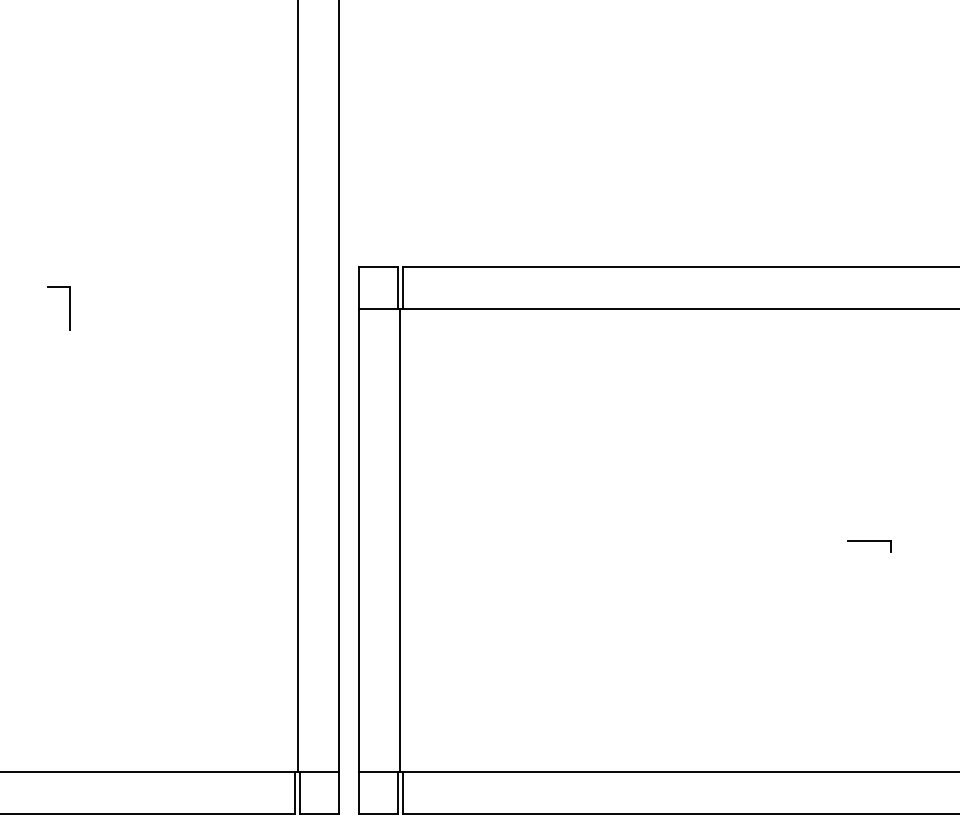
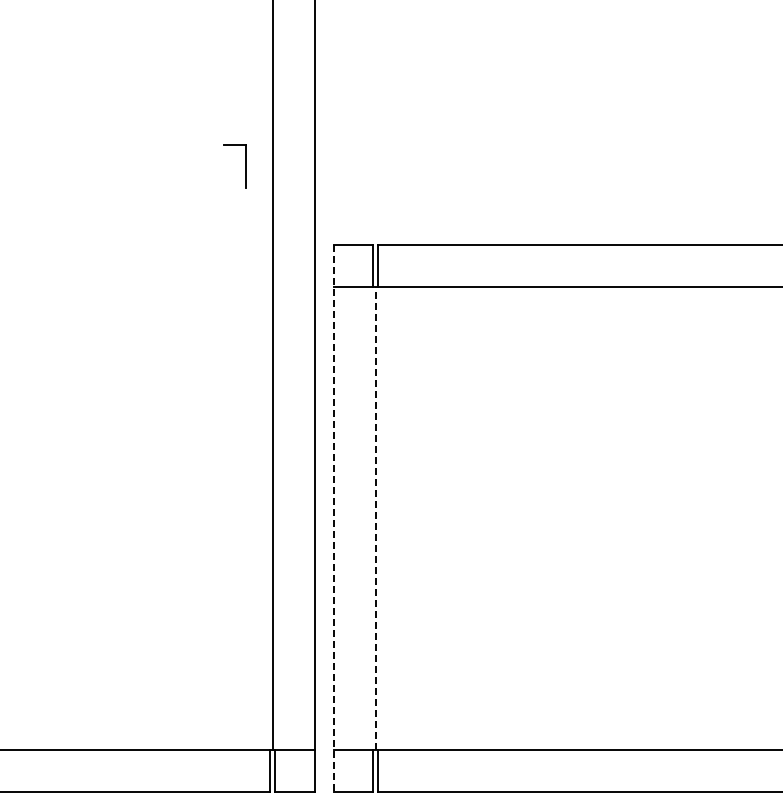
part: (69, 308) -> (245, 166), moved
line: (400, 540) -> (375, 518), solid -> dashed
line: (358, 541) -> (333, 519), solid -> dashed

